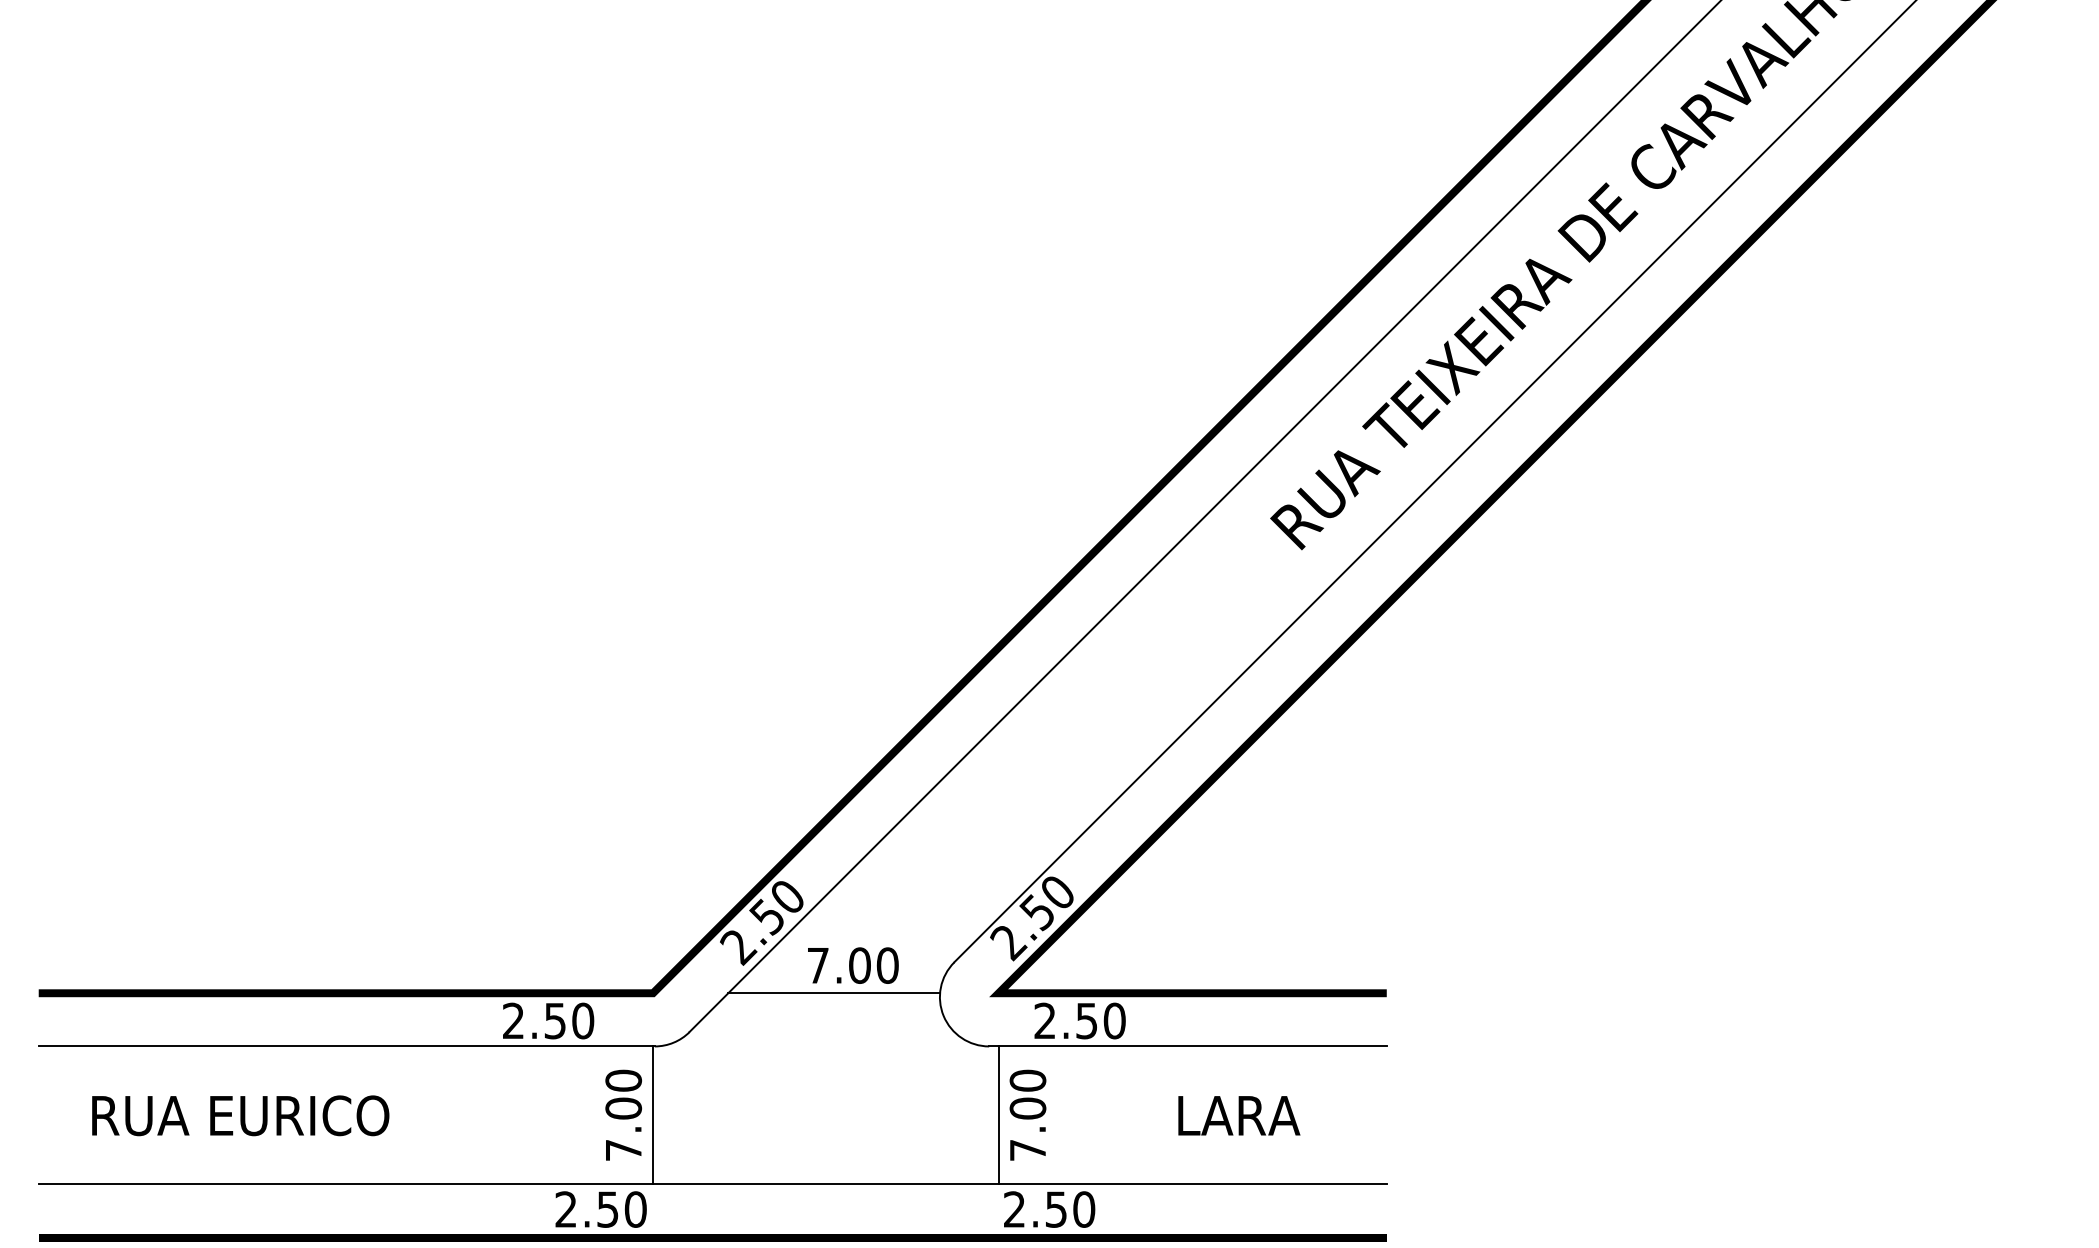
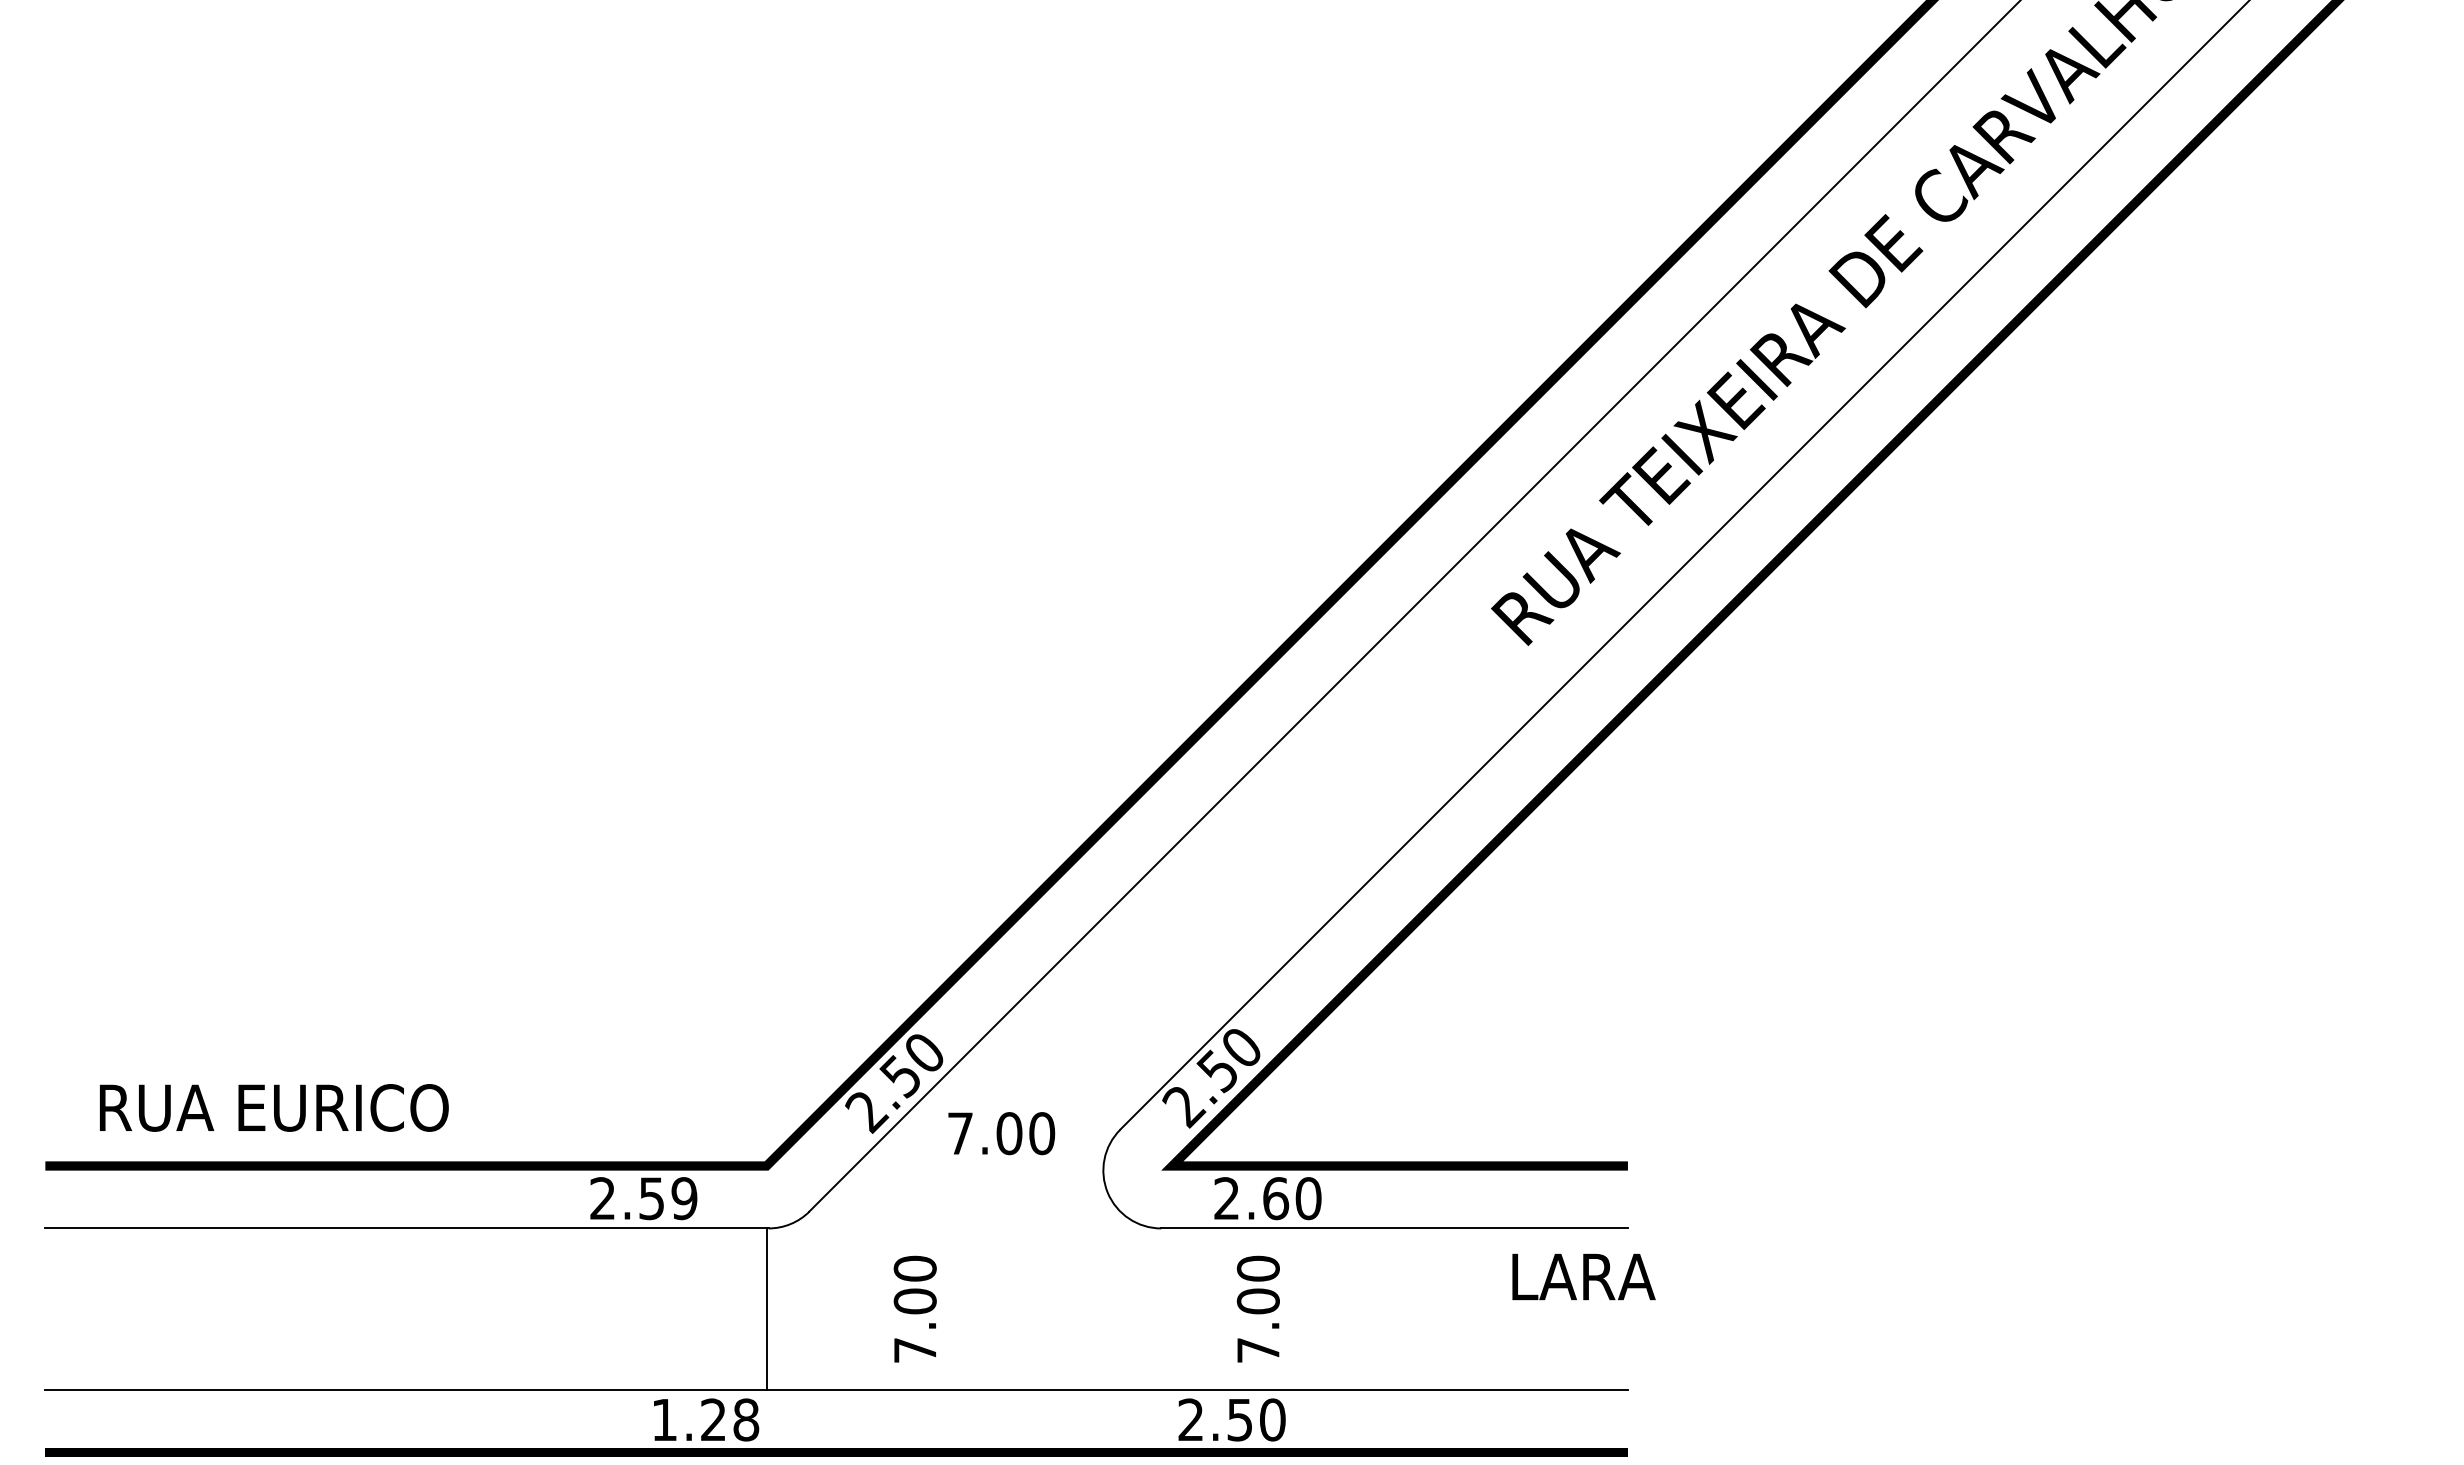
line: (834, 993) -> (979, 1166), removed
text: (583, 1020) -> (684, 1197), 2.50 -> 2.59
text: (1087, 1020) -> (1276, 1197), 2.50 -> 2.60
text: (623, 1114) -> (915, 1308), moved
text: (1027, 1114) -> (1257, 1308), moved
text: (240, 1115) -> (274, 1107), moved
line: (998, 1115) -> (1172, 1309), removed
text: (1239, 1115) -> (1584, 1276), moved
text: (600, 1209) -> (704, 1419), 2.50 -> 1.28

